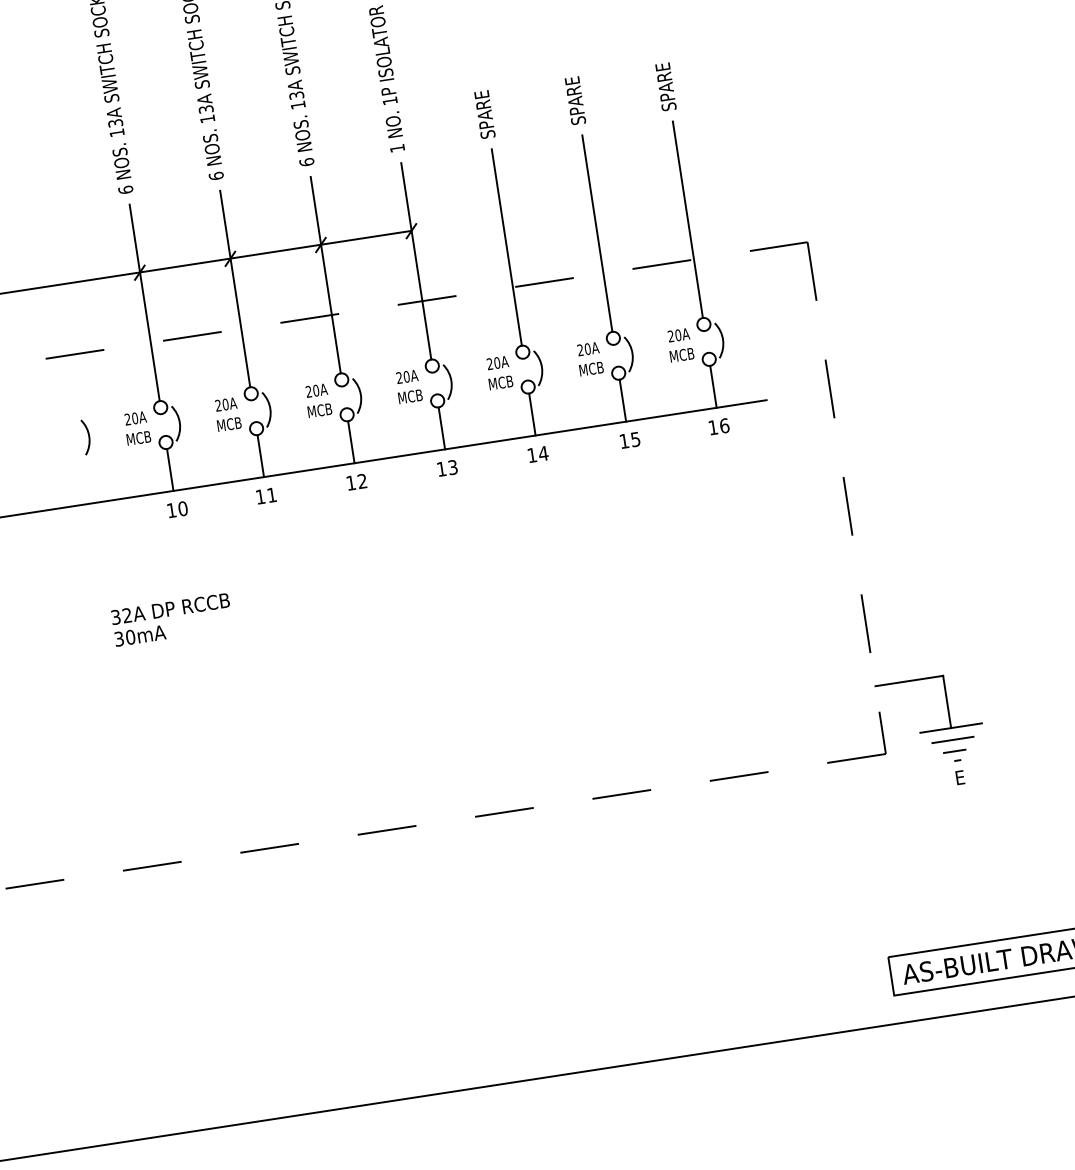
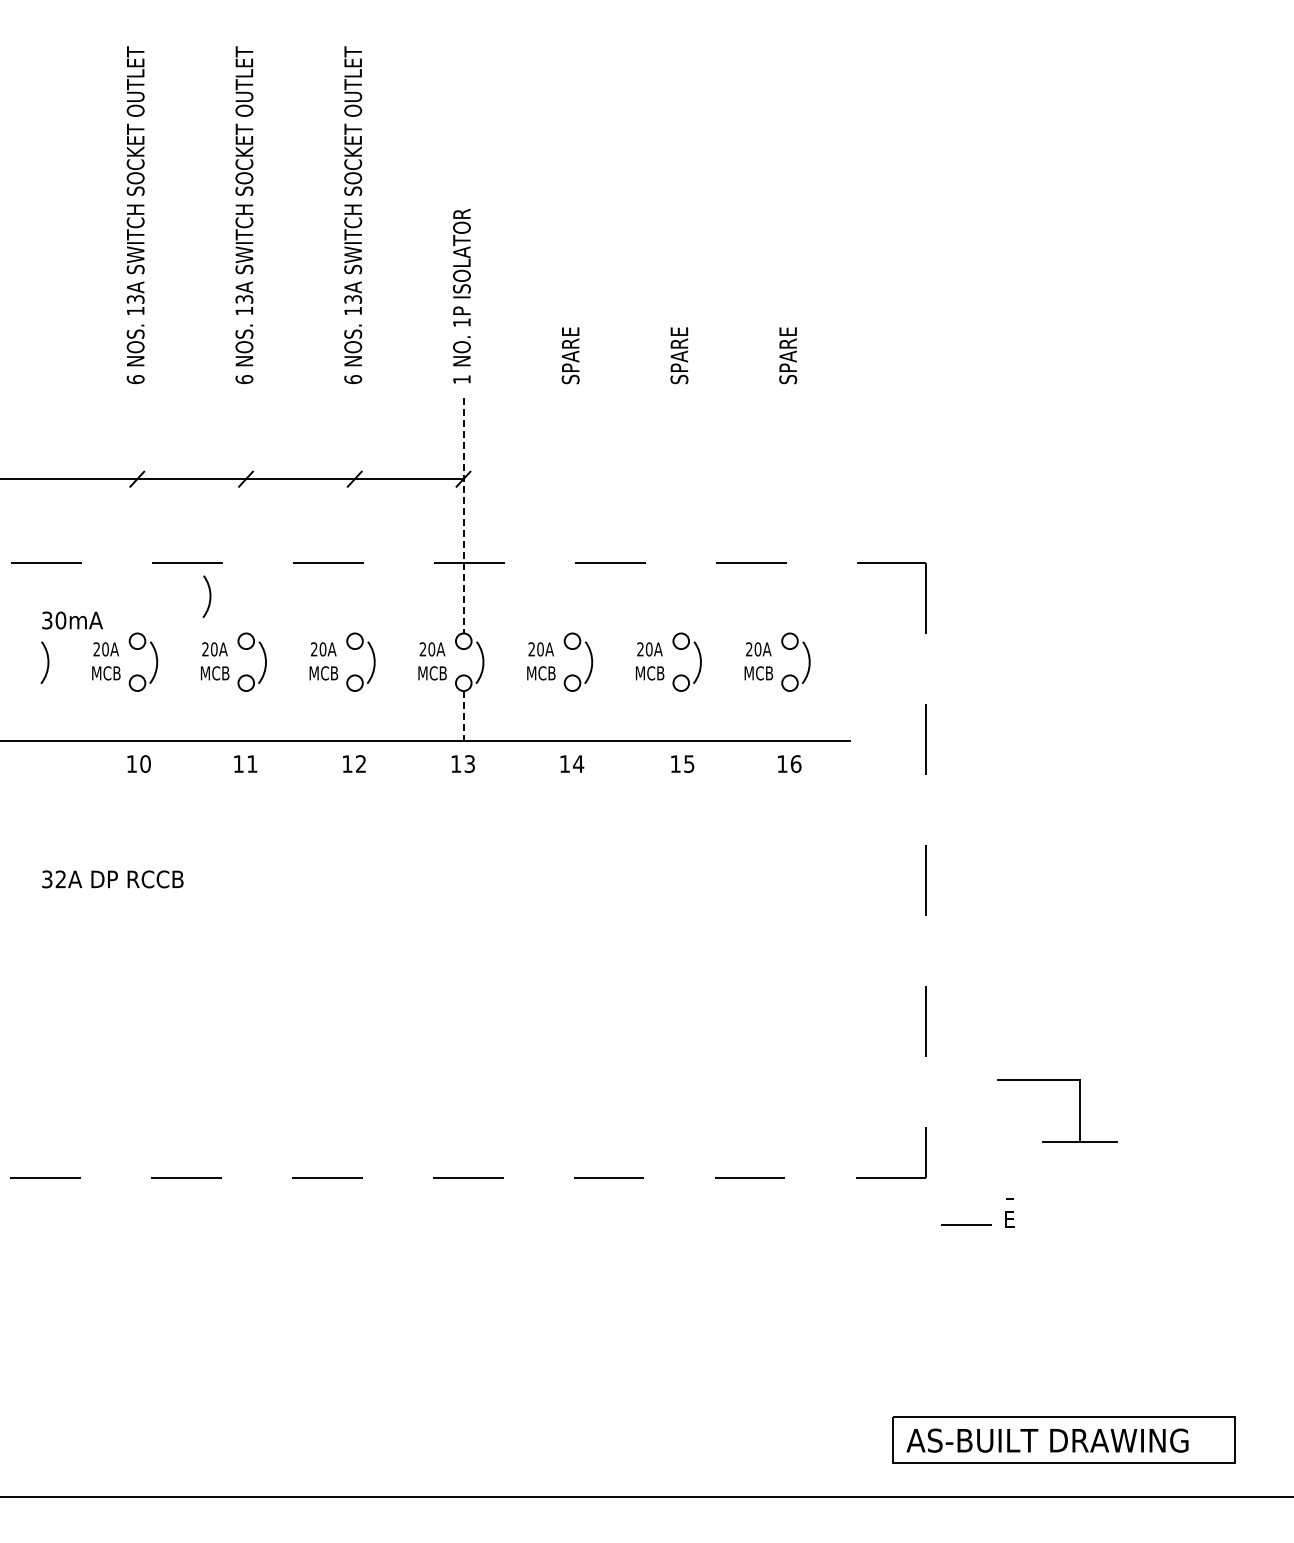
line: (688, 219) -> (790, 515), removed
line: (597, 233) -> (681, 515), removed
line: (506, 247) -> (572, 515), removed
line: (416, 261) -> (463, 515), solid -> dashed
line: (326, 275) -> (355, 515), removed
line: (235, 289) -> (246, 515), removed
line: (144, 302) -> (137, 515), removed
arc: (214, 361) -> (209, 596), added
line: (713, 387) -> (790, 716), removed
line: (623, 400) -> (681, 716), removed
line: (532, 414) -> (572, 716), removed
line: (441, 428) -> (463, 716), solid -> dashed
line: (351, 442) -> (355, 716), removed
line: (261, 456) -> (246, 716), removed
line: (170, 470) -> (137, 716), removed
text: (140, 635) -> (72, 620), moved
part: (946, 701) -> (1079, 1110), moved
line: (952, 739) -> (966, 1224), moved
line: (954, 751) -> (1007, 1187), removed

